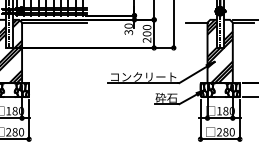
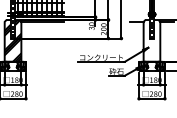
hatch: (219, 50) -> (151, 40), removed

